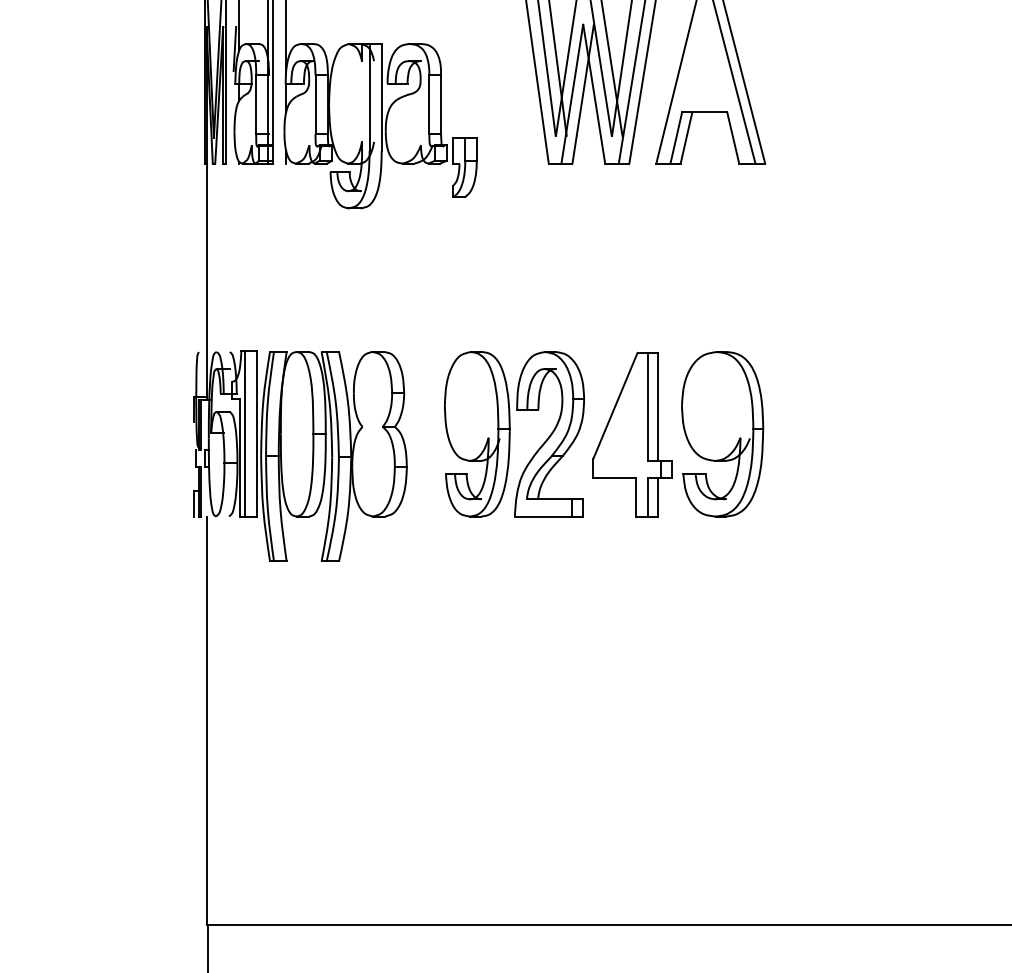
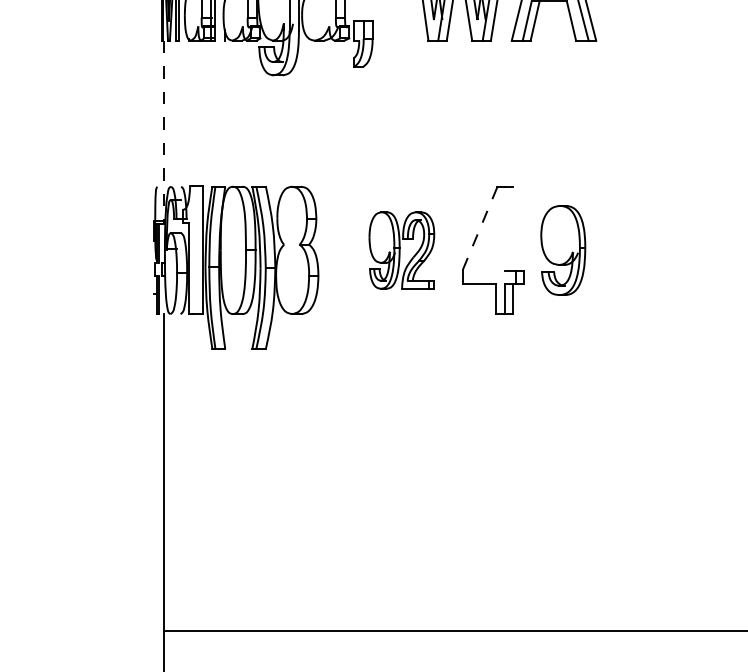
line: (207, 282) -> (163, 132), solid -> dashed
line: (615, 406) -> (480, 228), solid -> dashed
line: (647, 406) -> (504, 228), removed
line: (657, 406) -> (512, 228), removed
line: (244, 433) -> (192, 249), removed
part: (514, 434) -> (401, 250), size x0.6
part: (722, 434) -> (563, 250), size x0.7
line: (194, 503) -> (153, 304), removed

